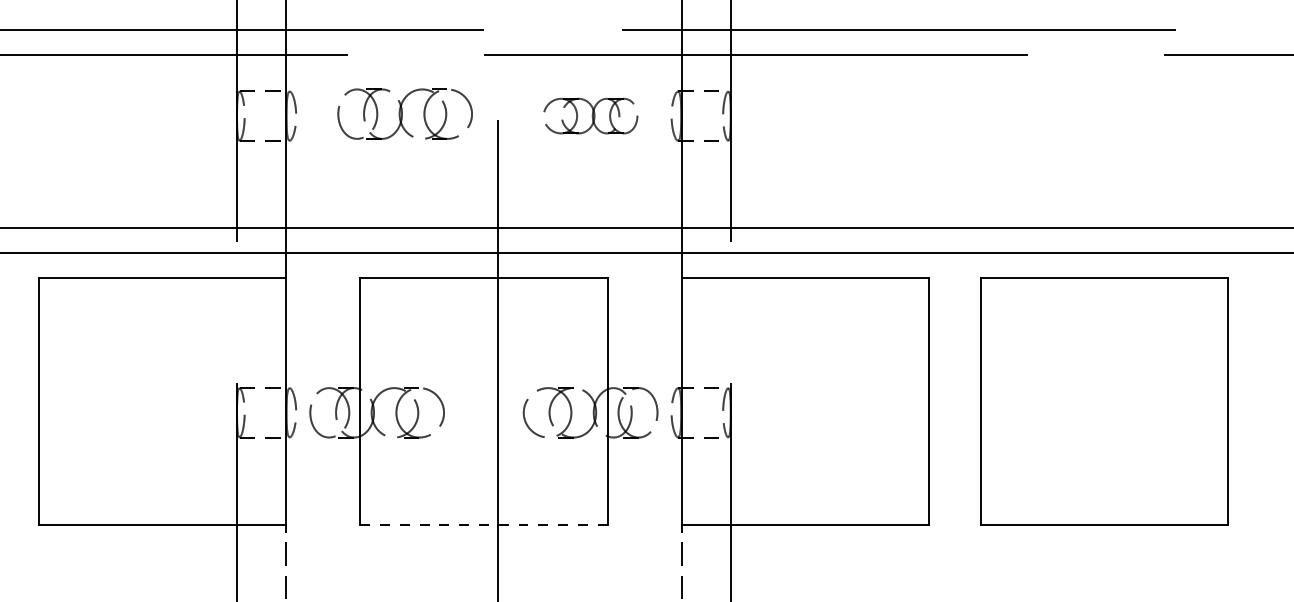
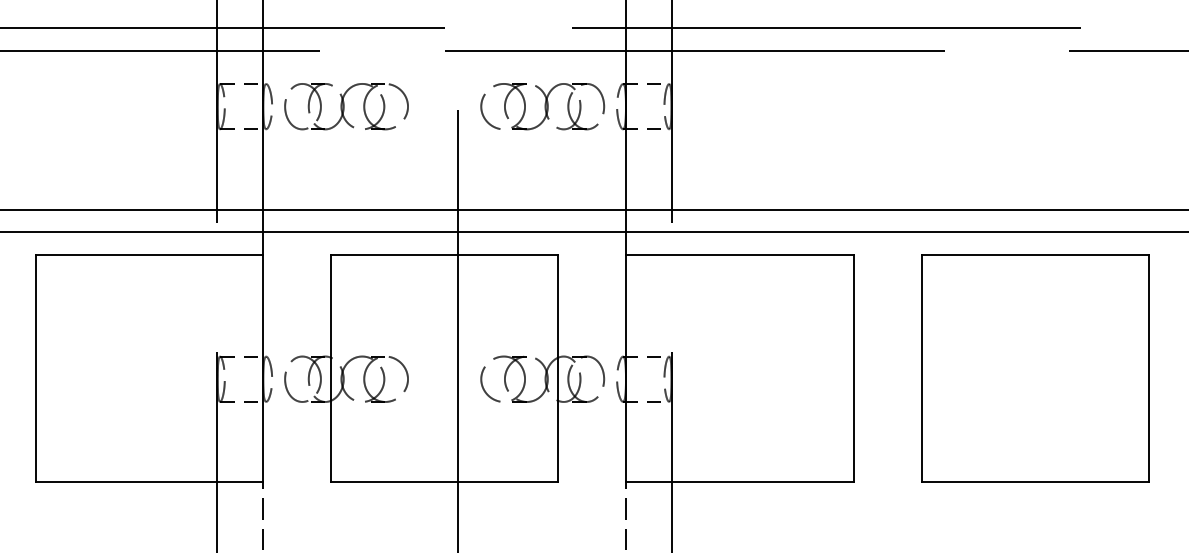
part: (404, 113) -> (345, 106), moved
part: (590, 115) -> (542, 106), size x1.43
part: (1104, 401) -> (1035, 368), moved
line: (483, 524) -> (444, 481), dashed -> solid

